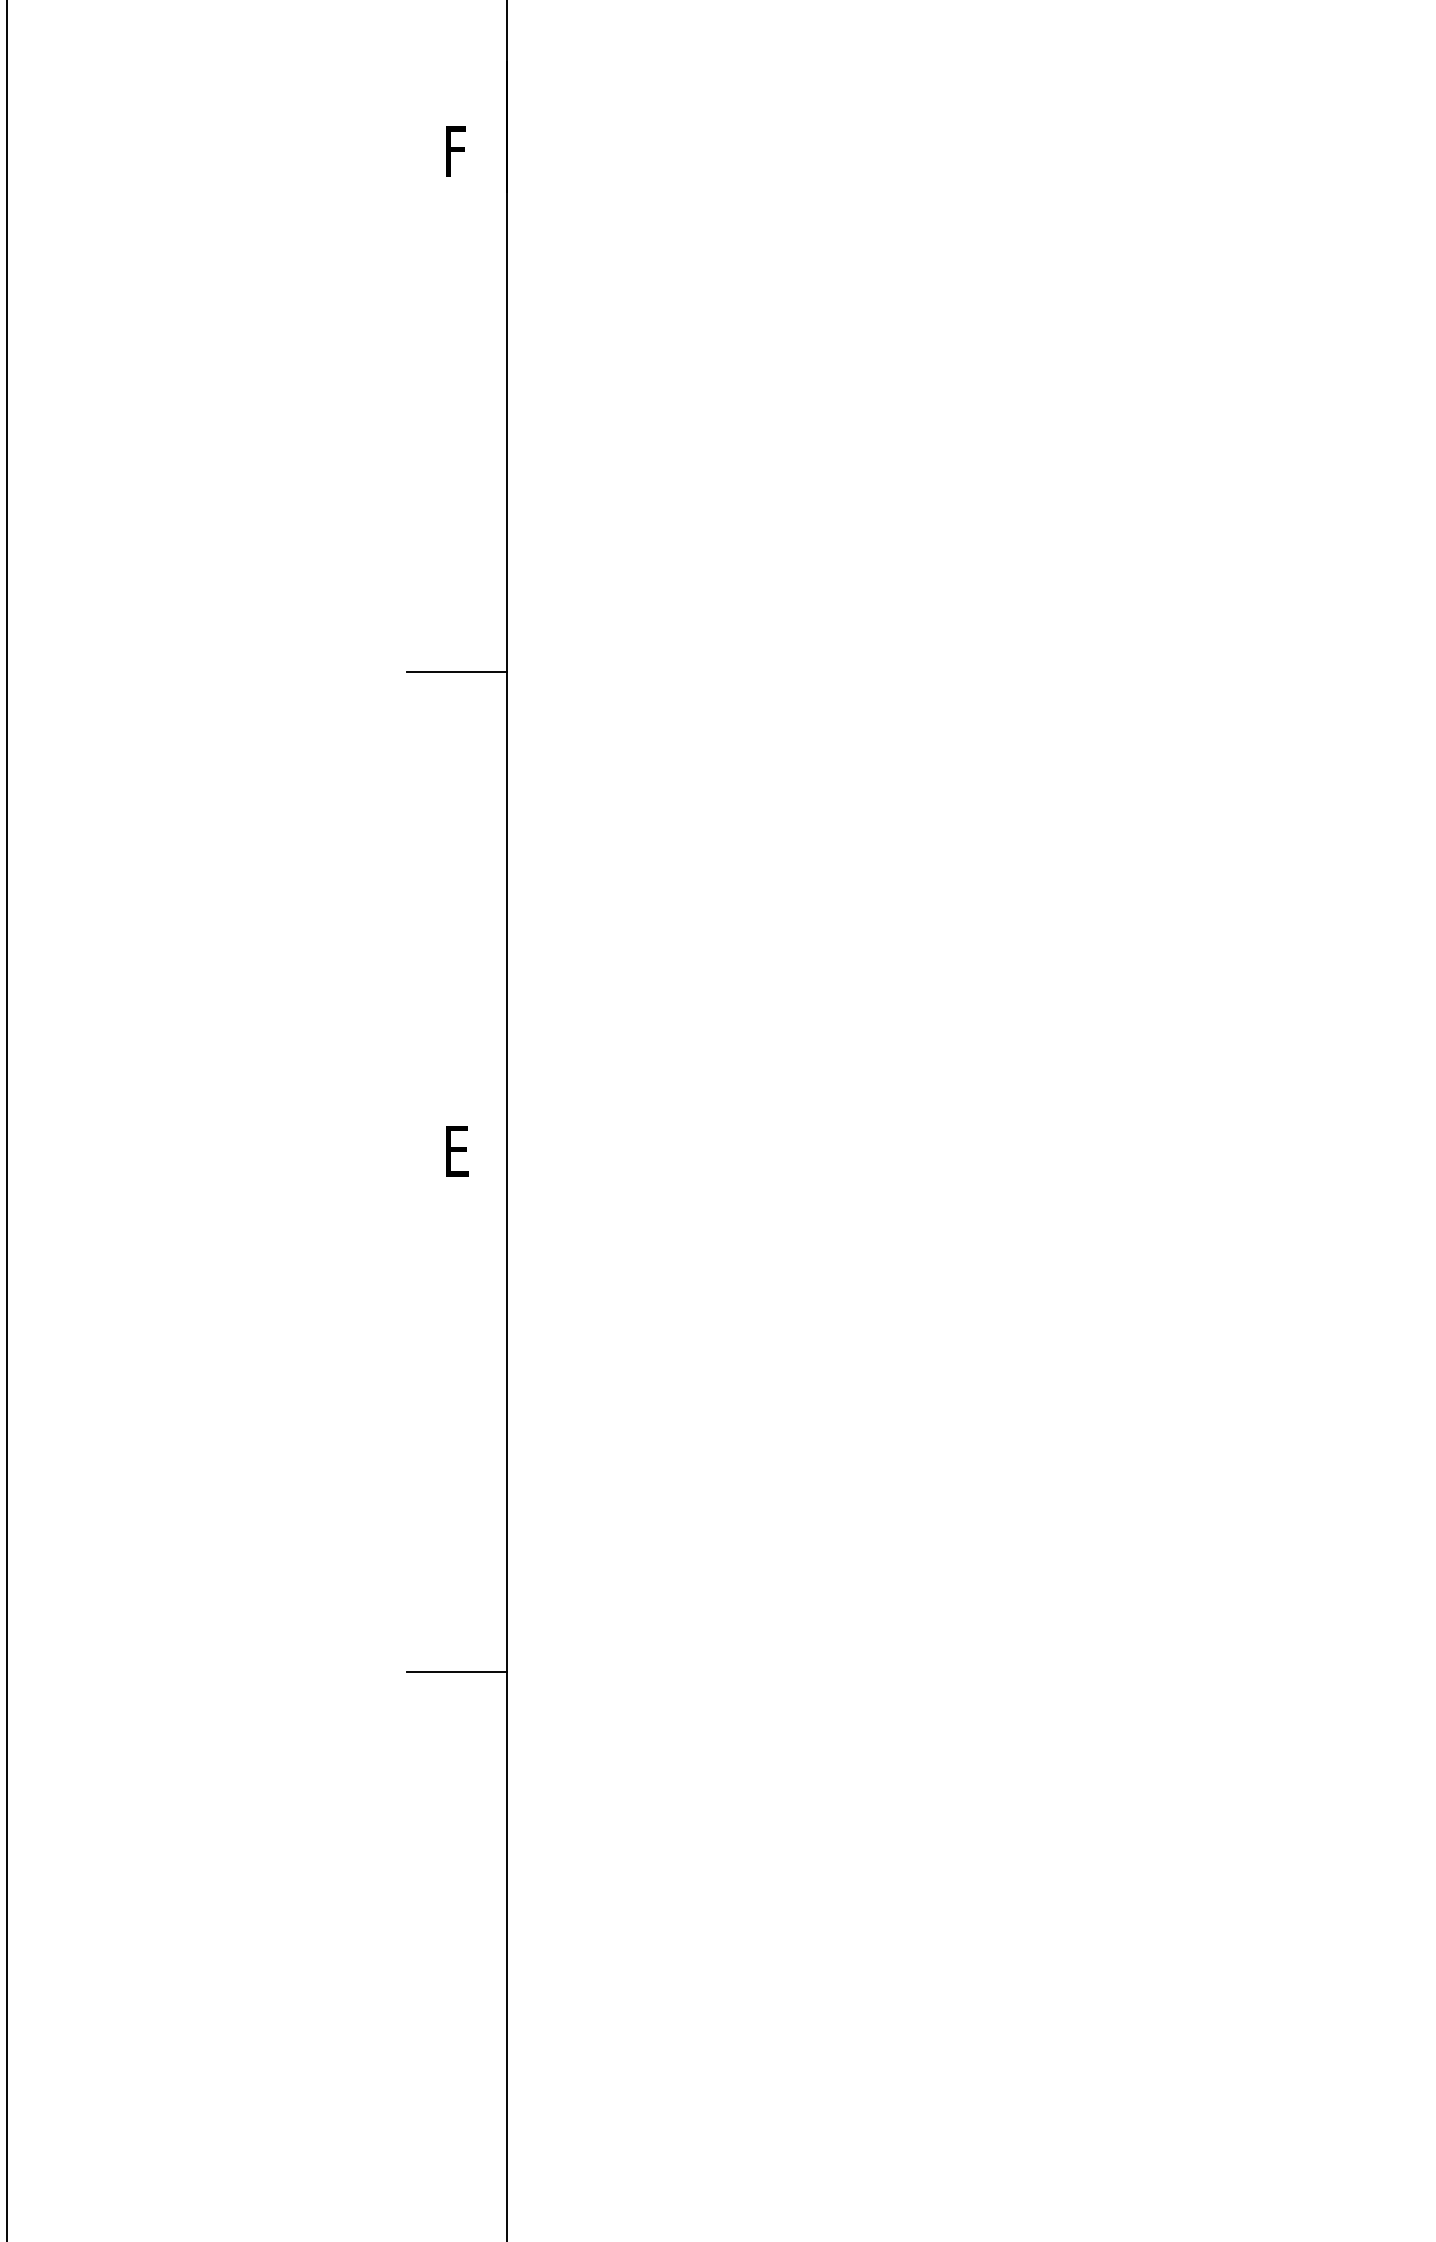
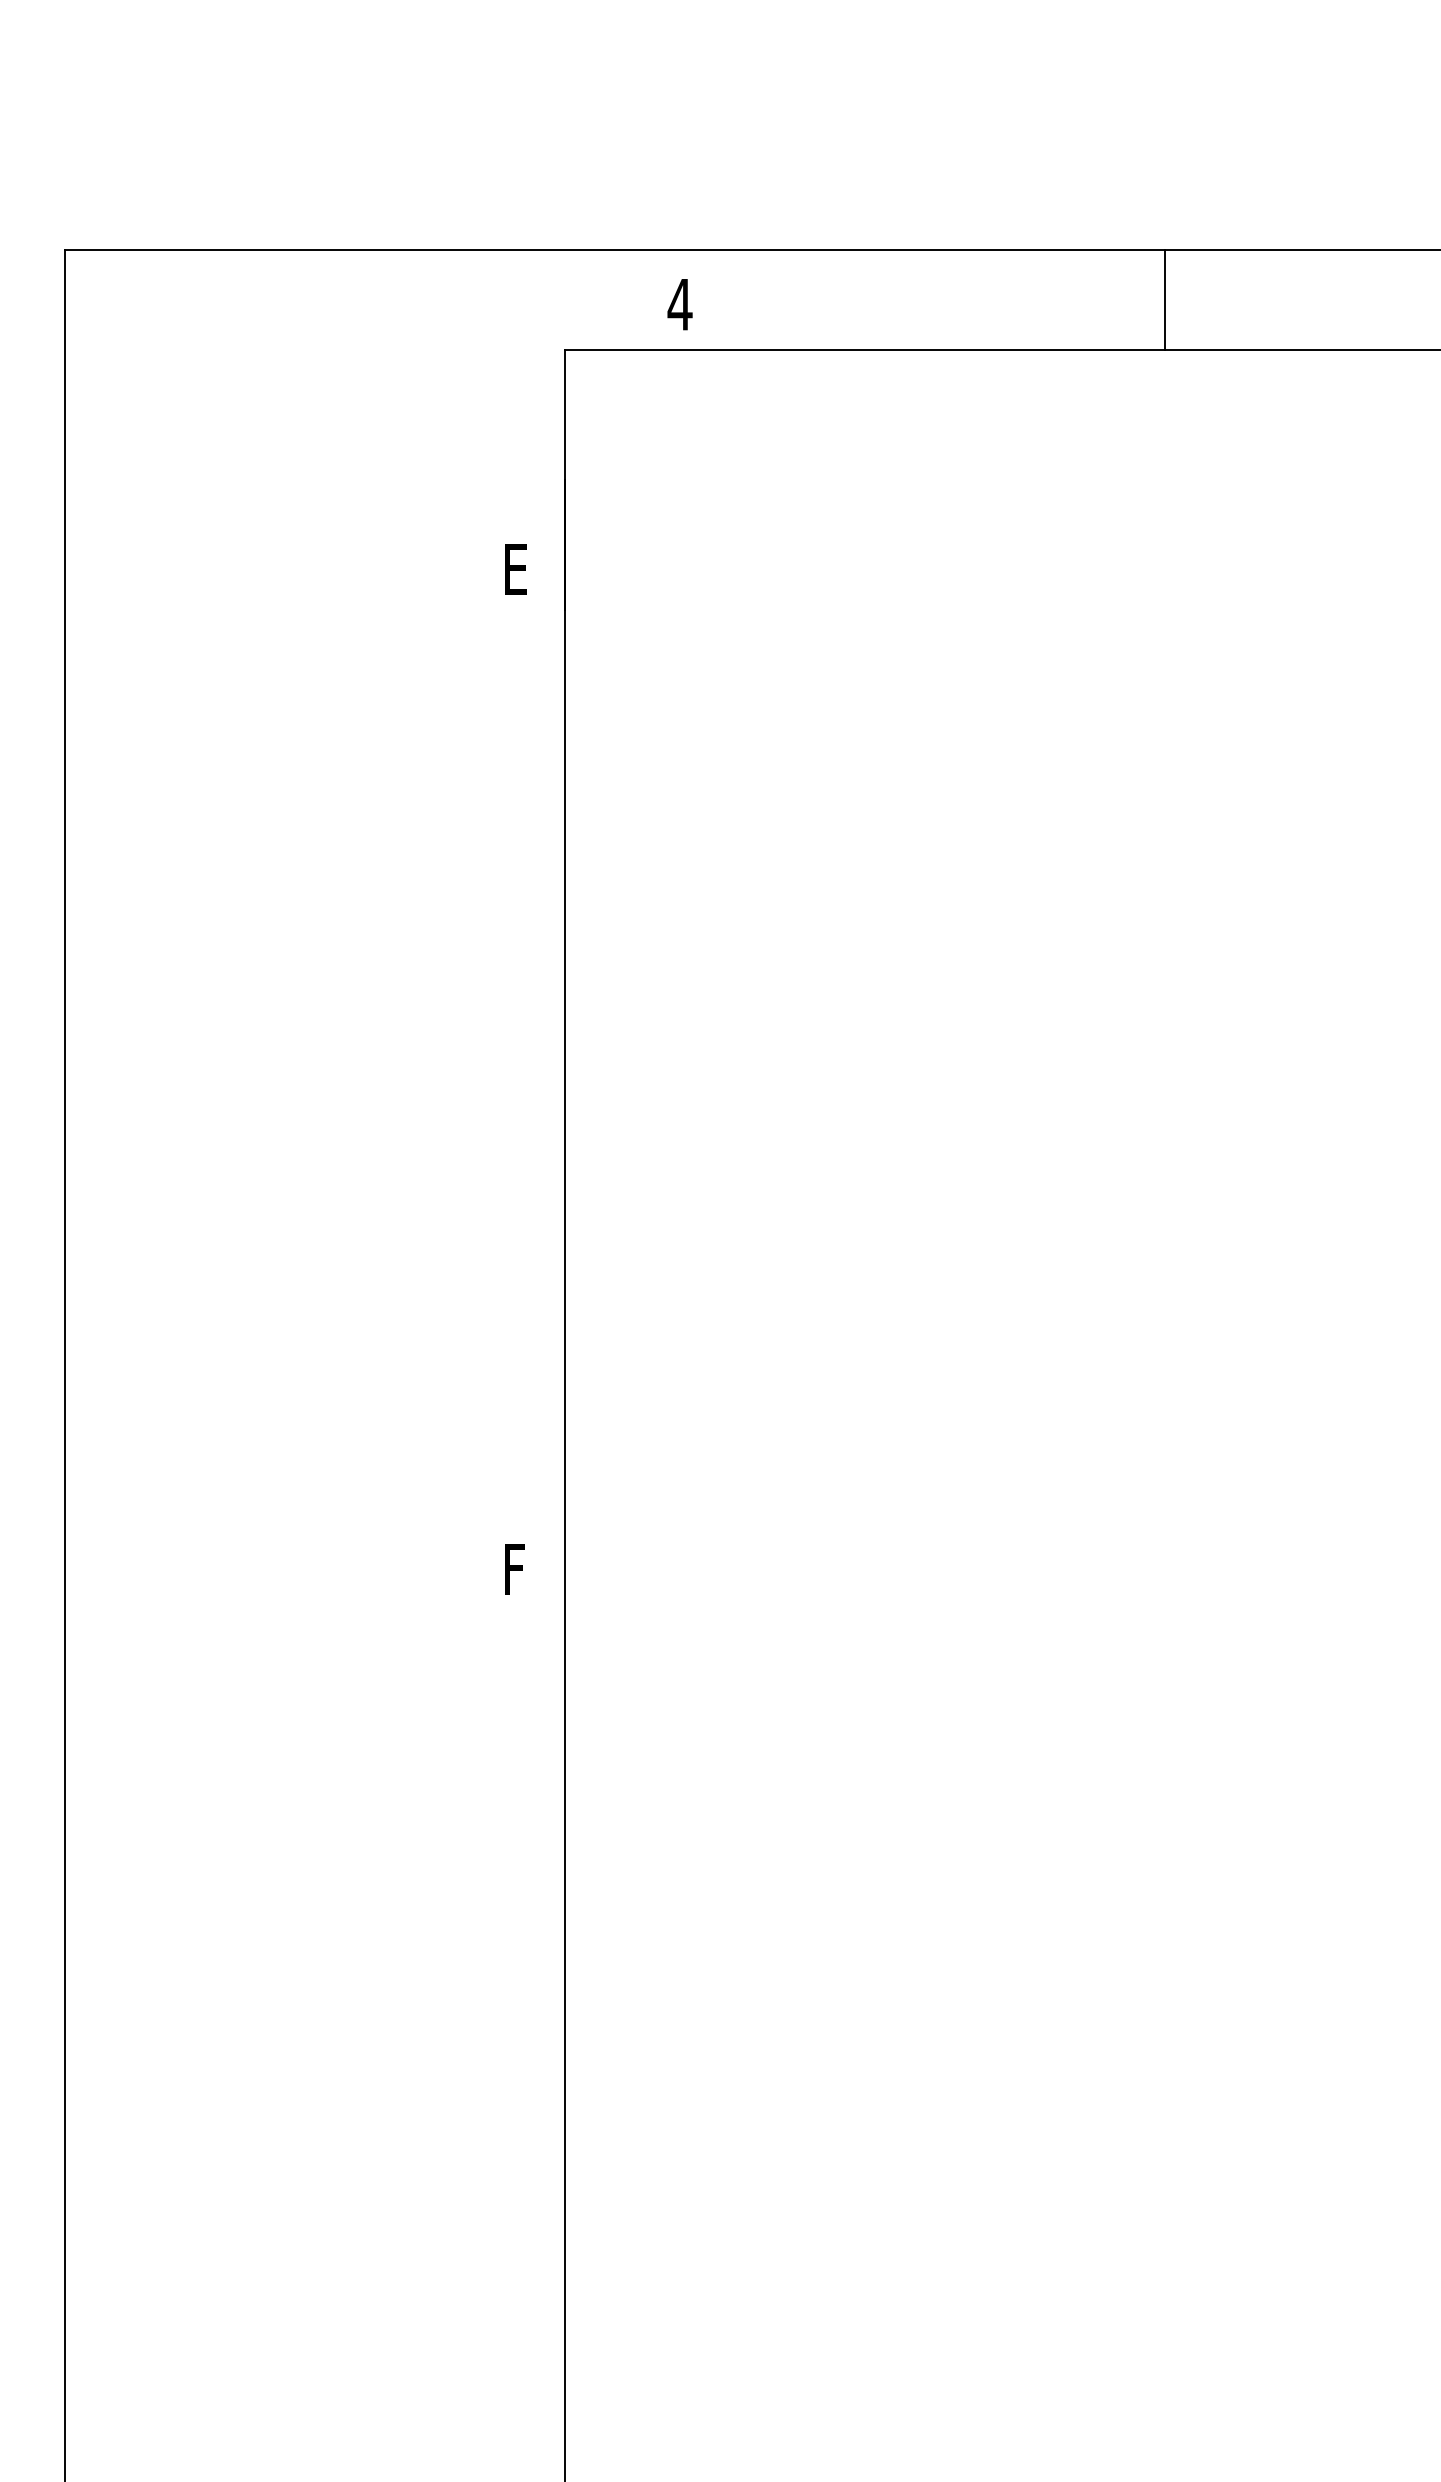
text: (459, 151) -> (518, 569), F -> E
line: (456, 672) -> (515, 1090), removed
text: (459, 1151) -> (518, 1569), E -> F
line: (456, 1671) -> (515, 2089), removed

